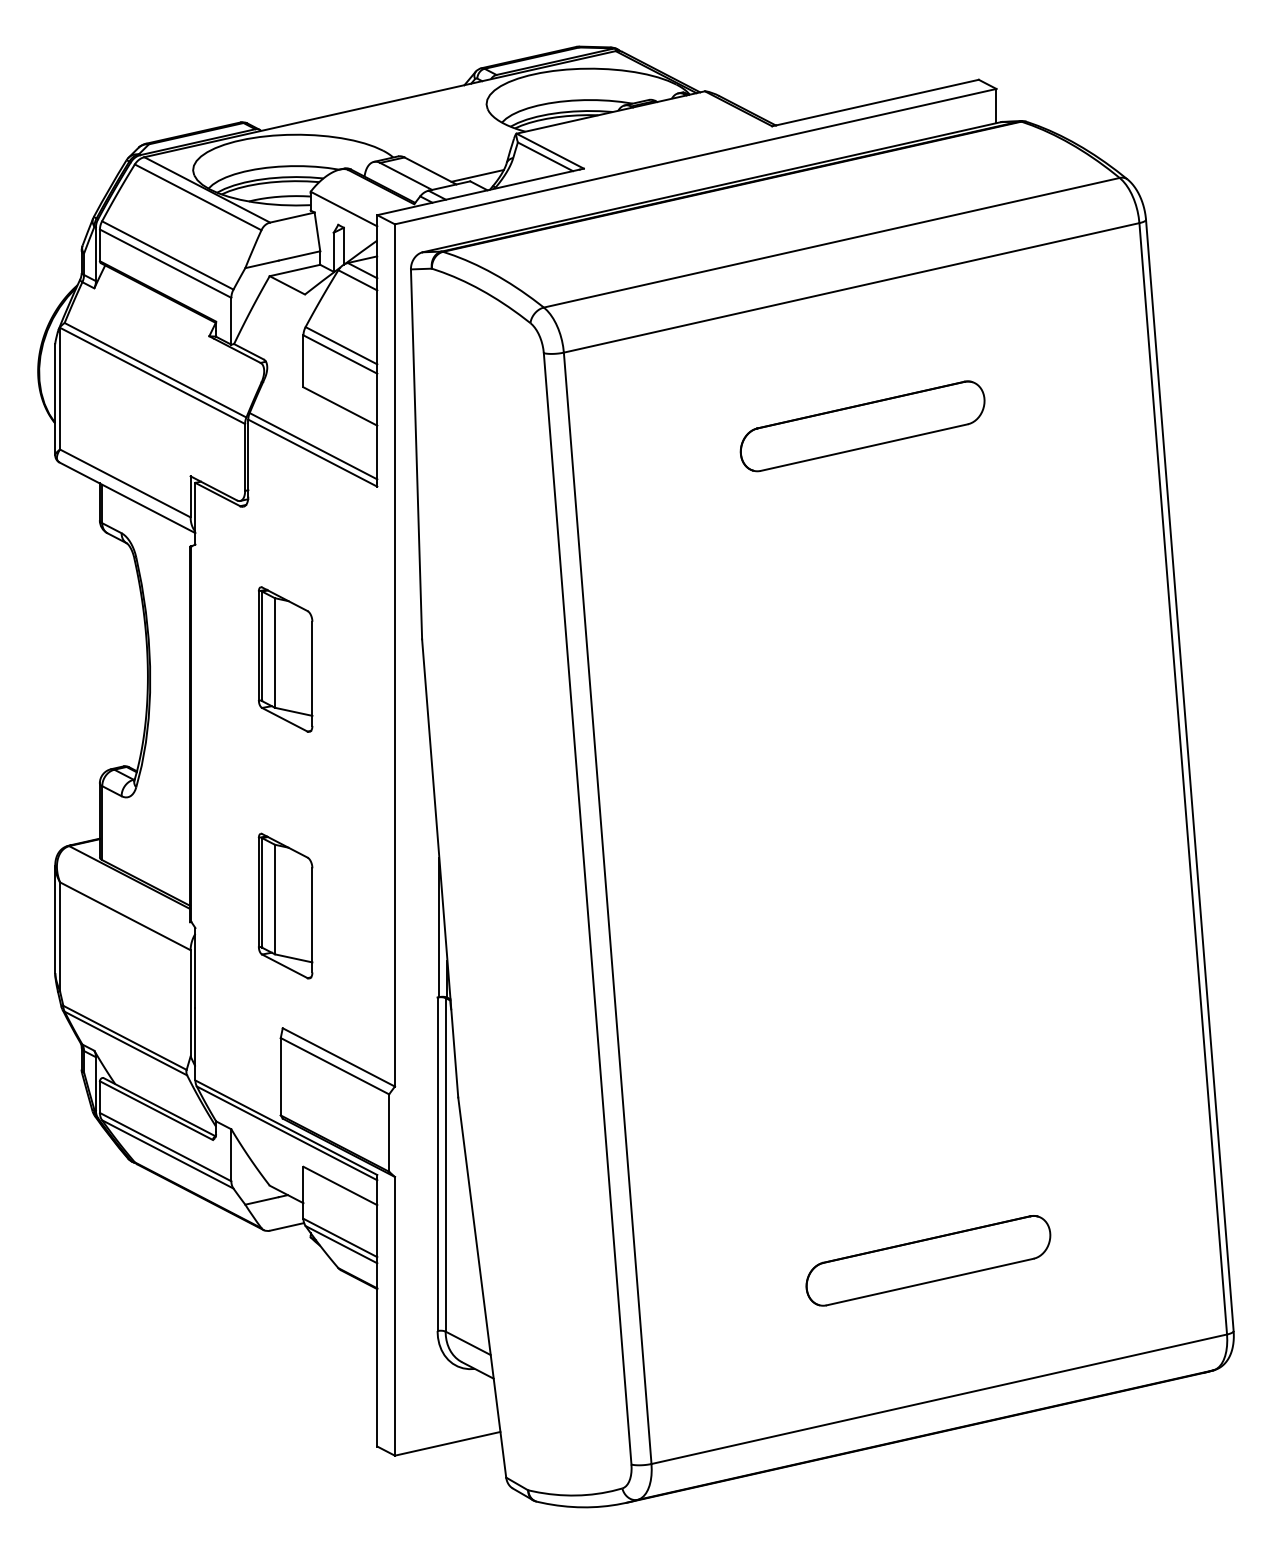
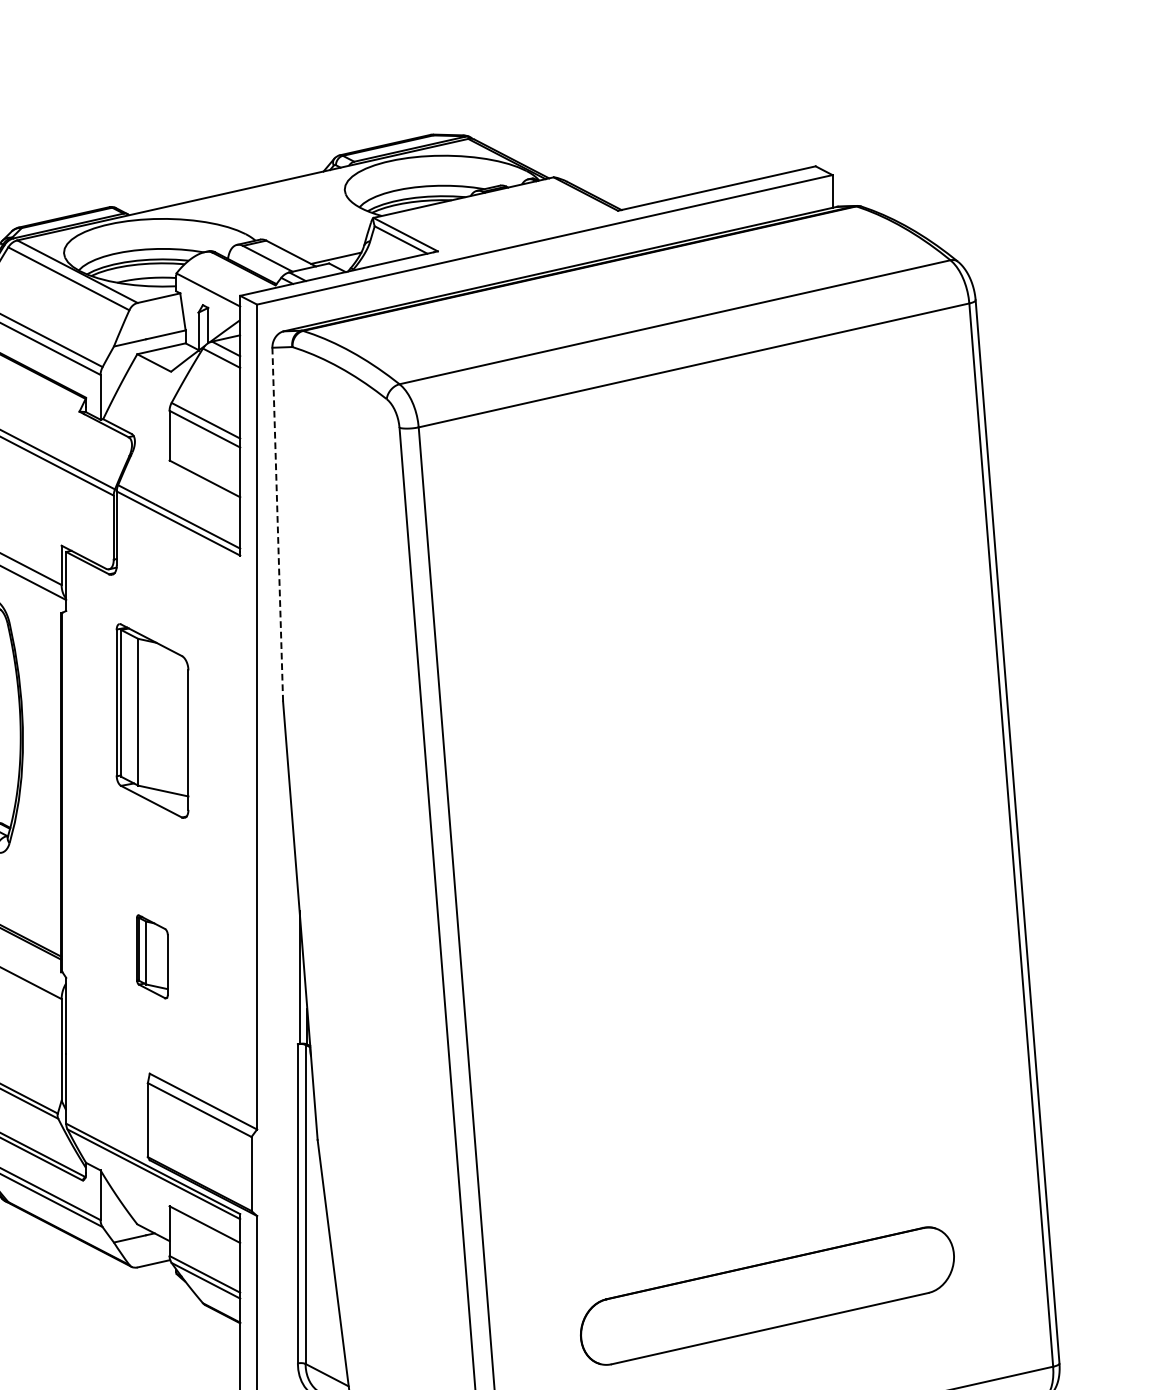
part: (862, 426) -> (704, 498), removed
line: (416, 454) -> (277, 524), solid -> dashed
part: (285, 659) -> (152, 720), size x1.4
part: (285, 905) -> (152, 956), size x0.6
part: (928, 1260) -> (767, 1295), size x1.6

